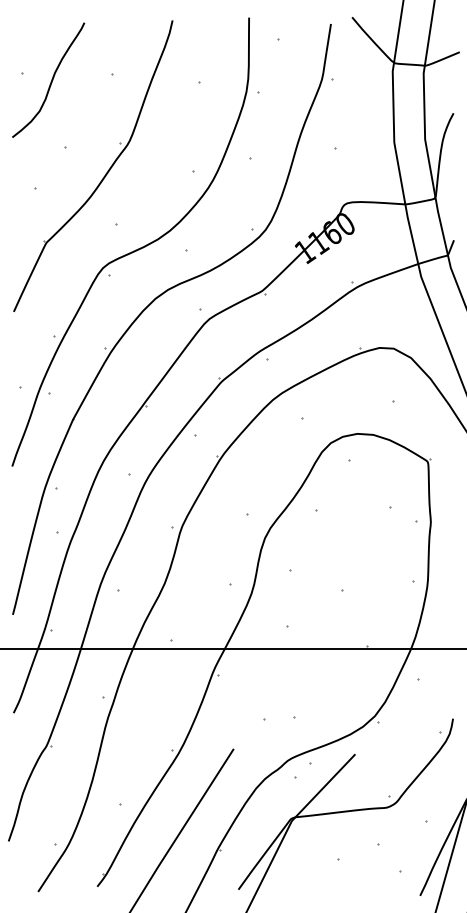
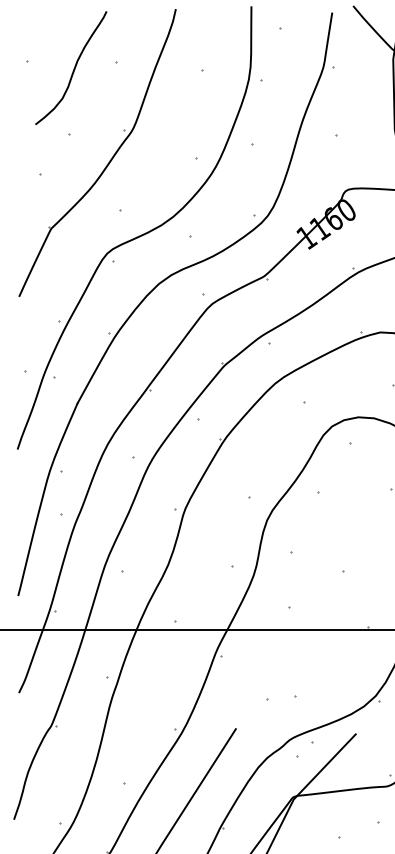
curve: (50, 81) -> (73, 69), moved

